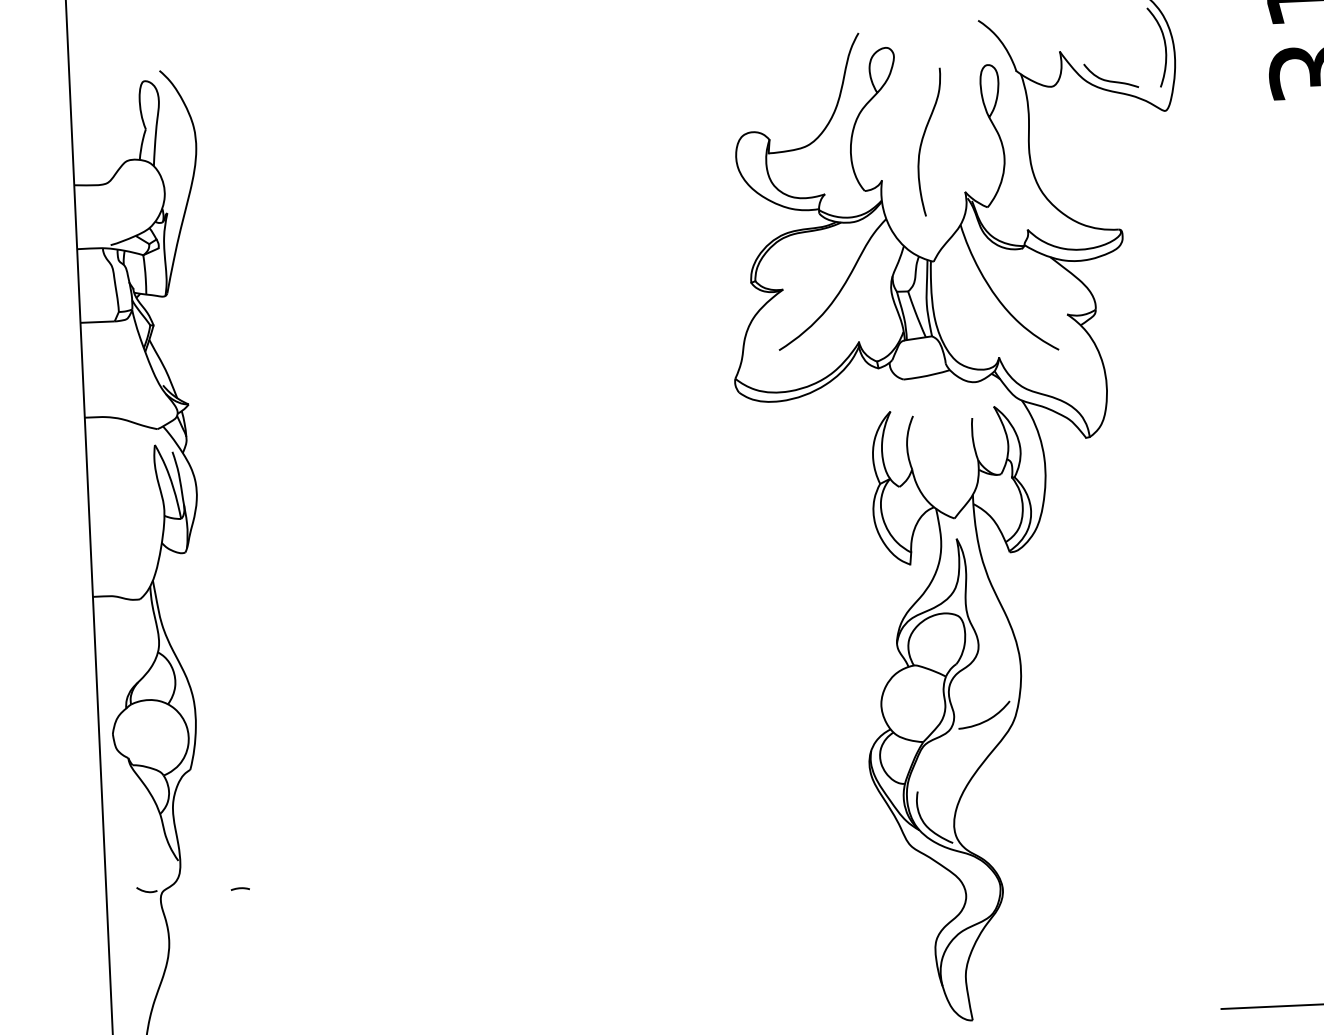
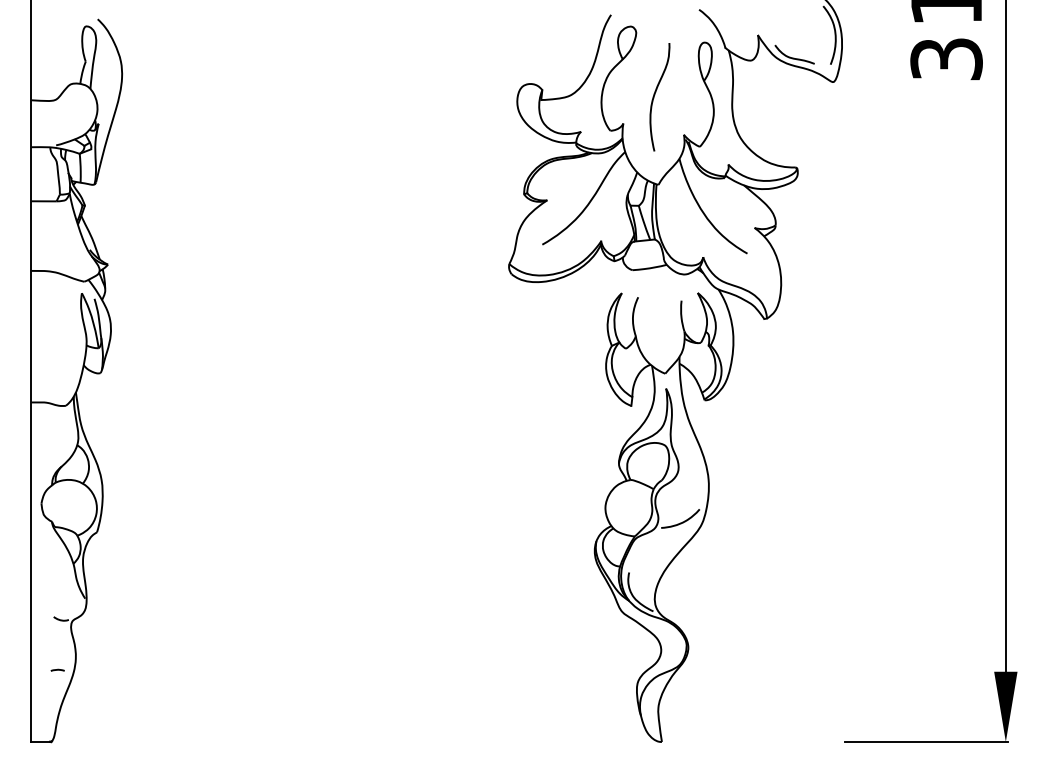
curve: (239, 887) -> (57, 669), moved

